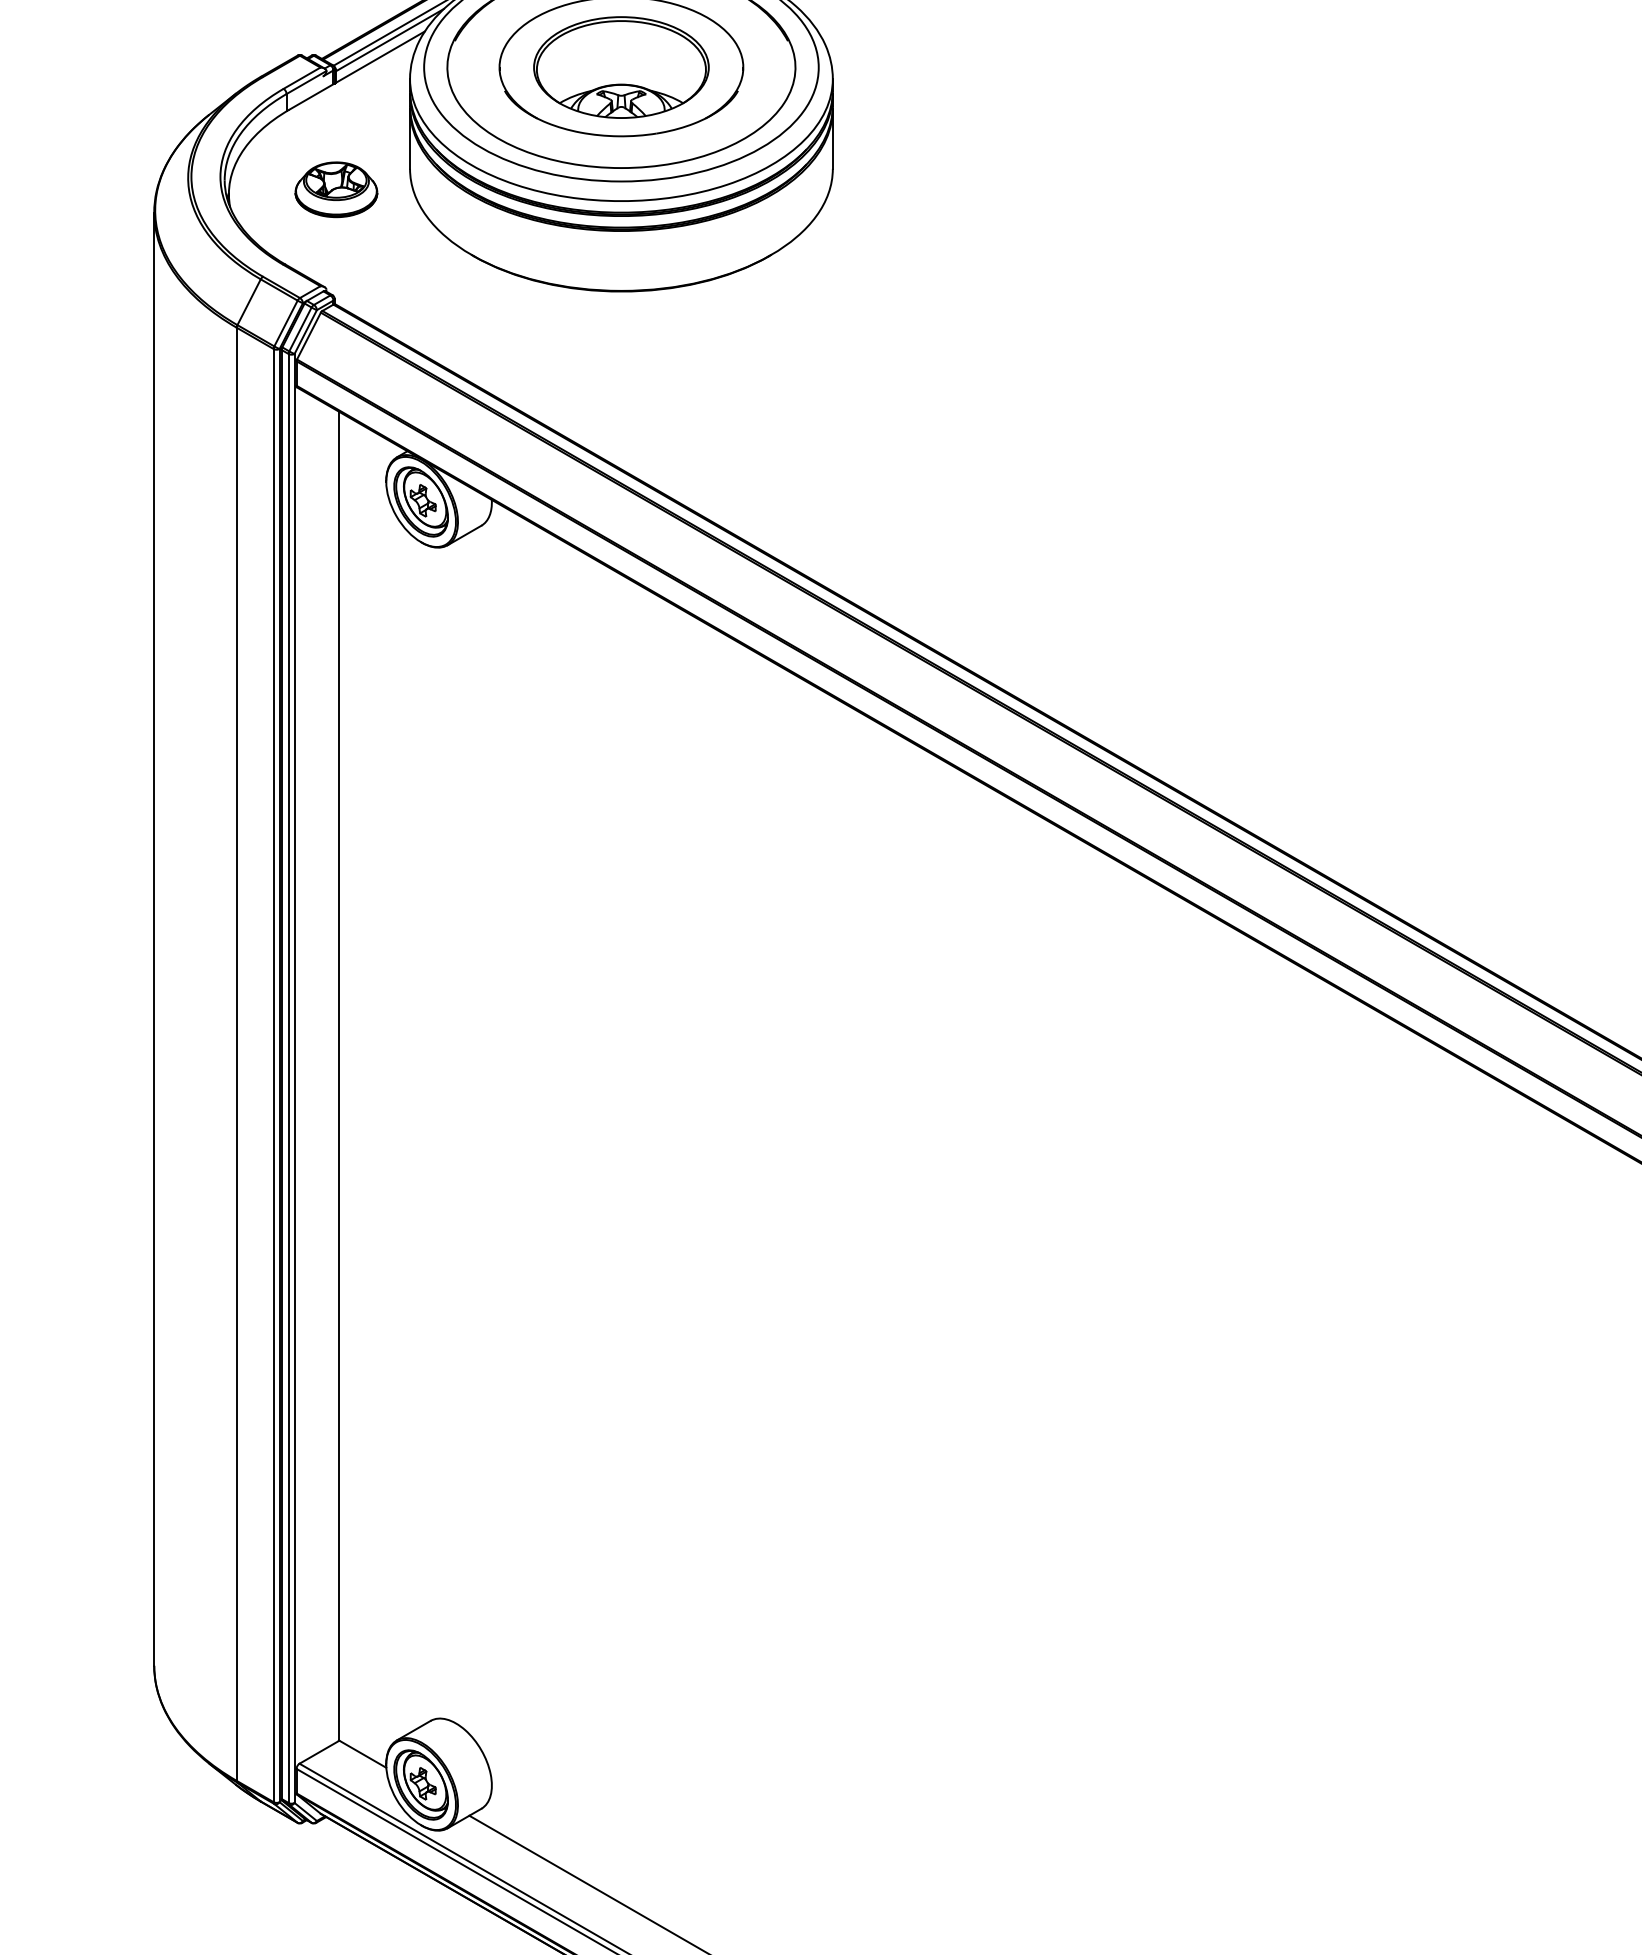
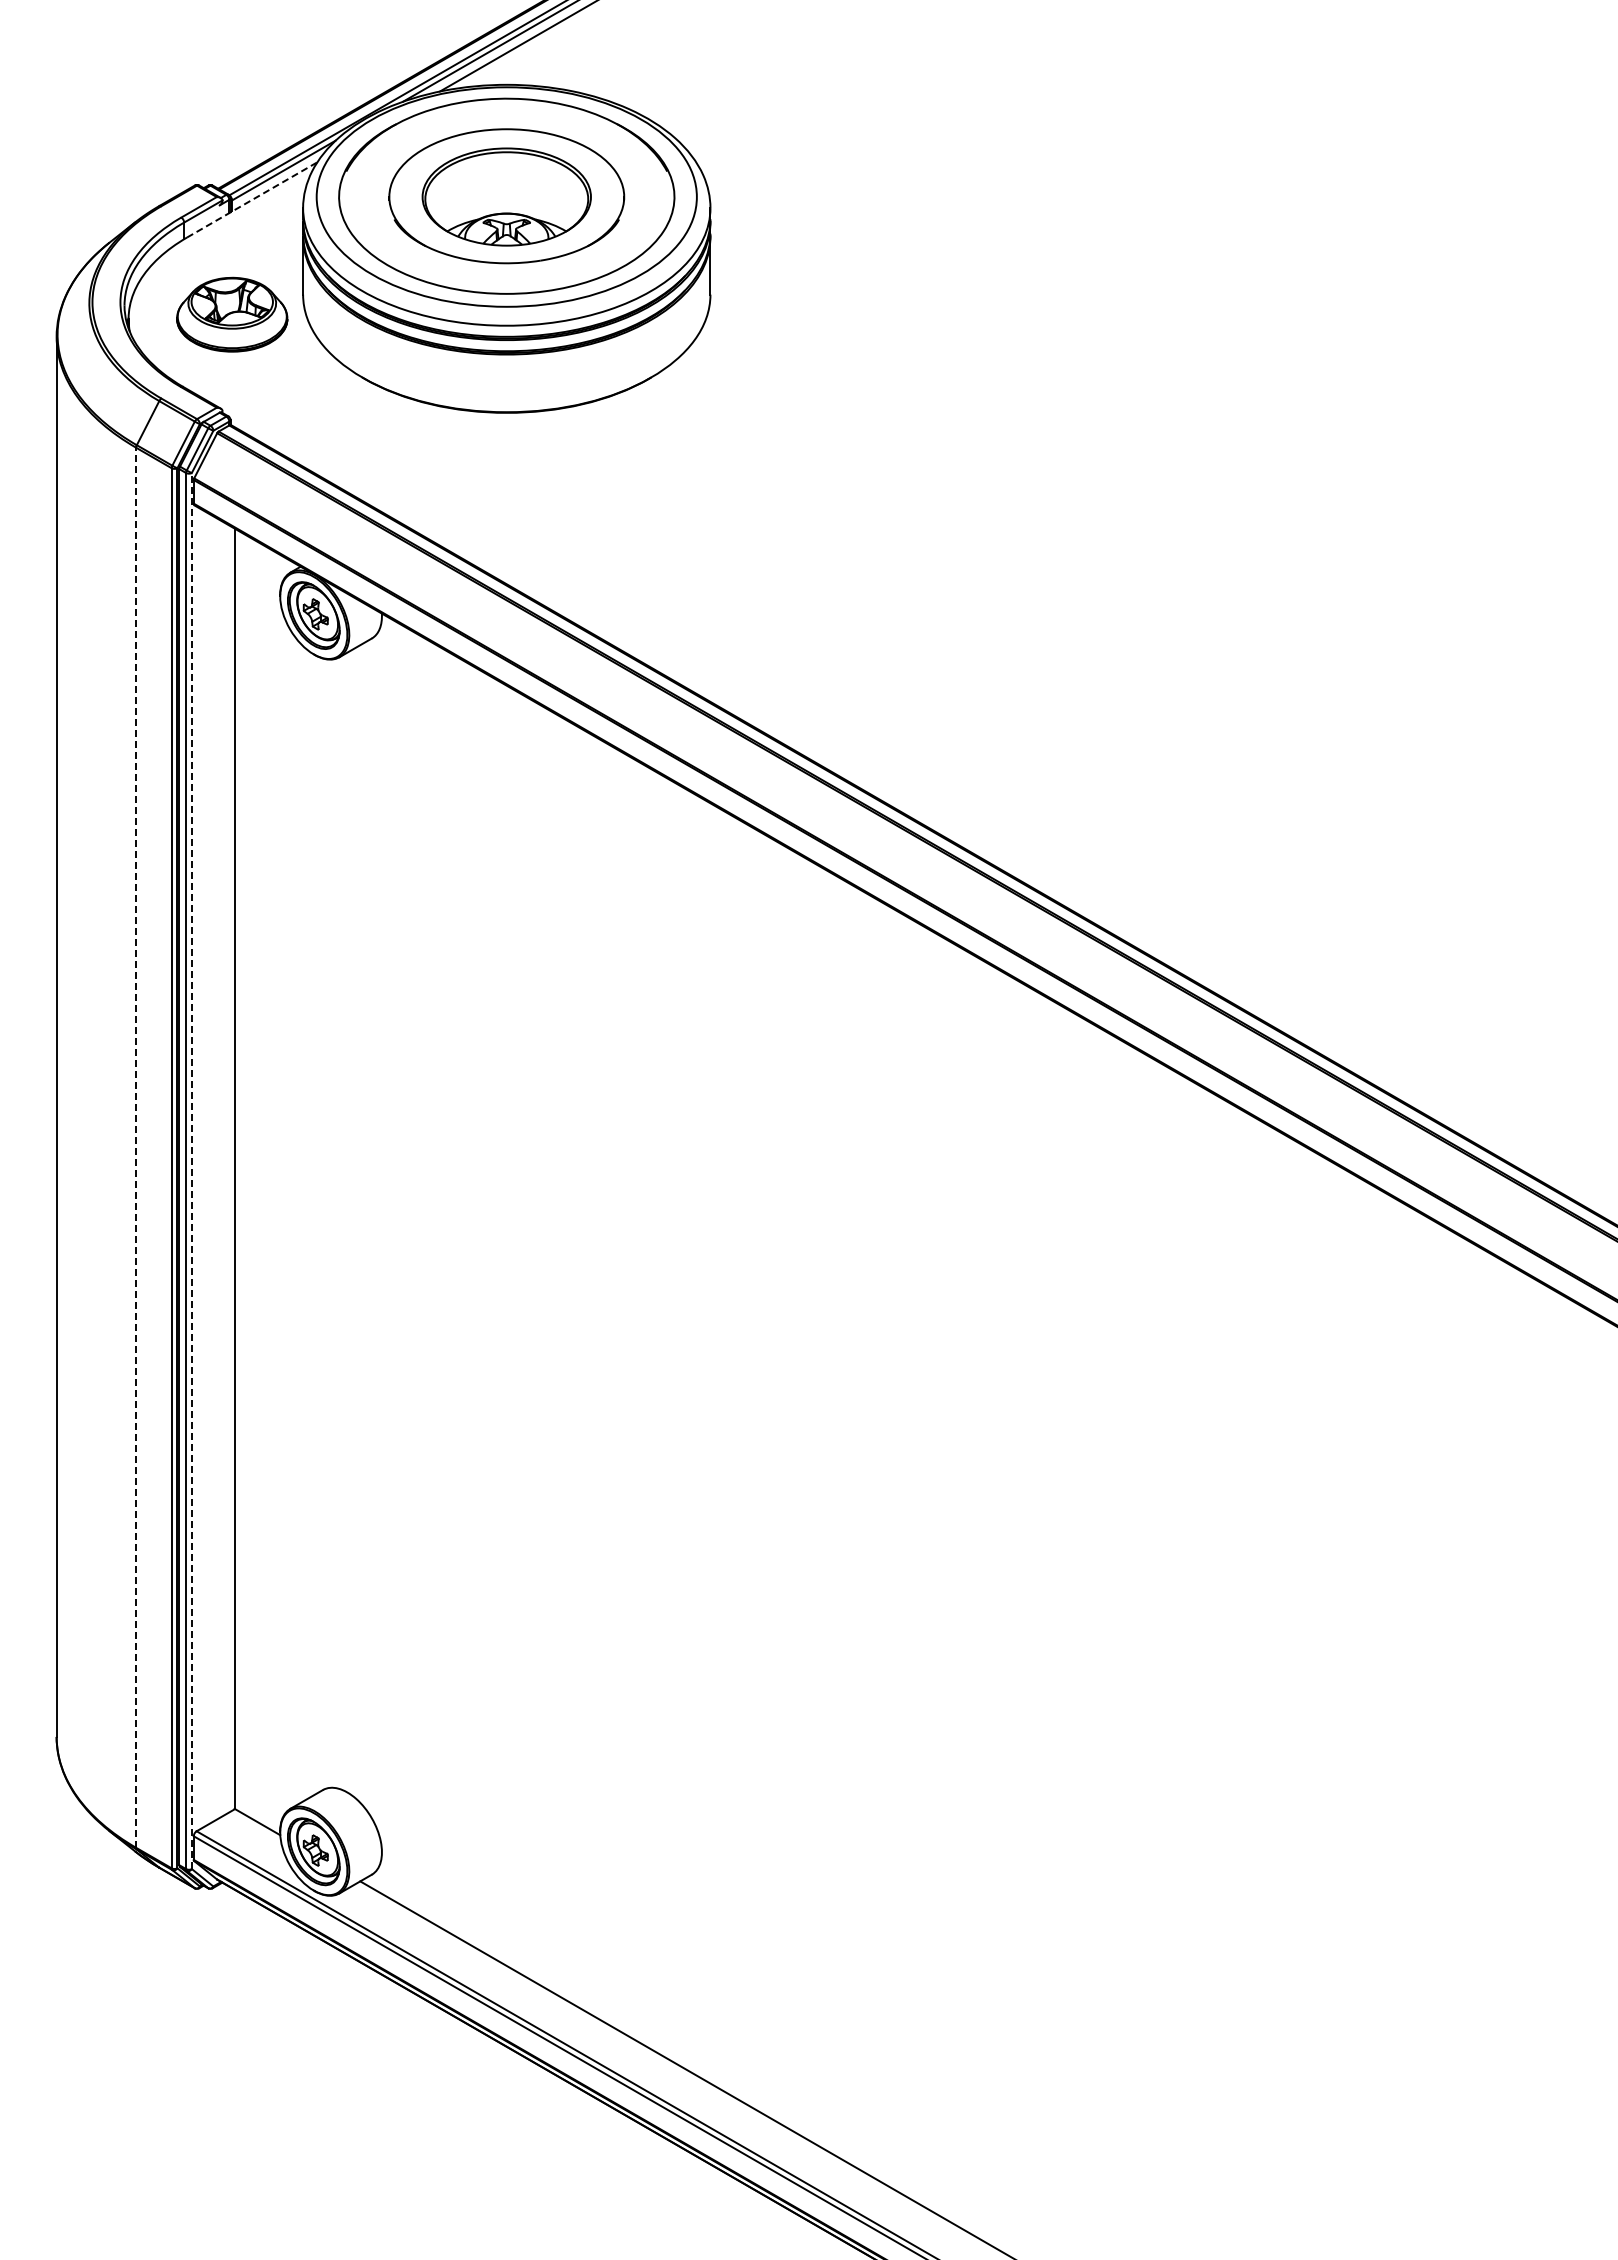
line: (357, 70) -> (252, 199), solid -> dashed
part: (335, 189) -> (231, 314), size x1.4
line: (237, 1054) -> (136, 1147), solid -> dashed
line: (294, 1077) -> (191, 1170), solid -> dashed

